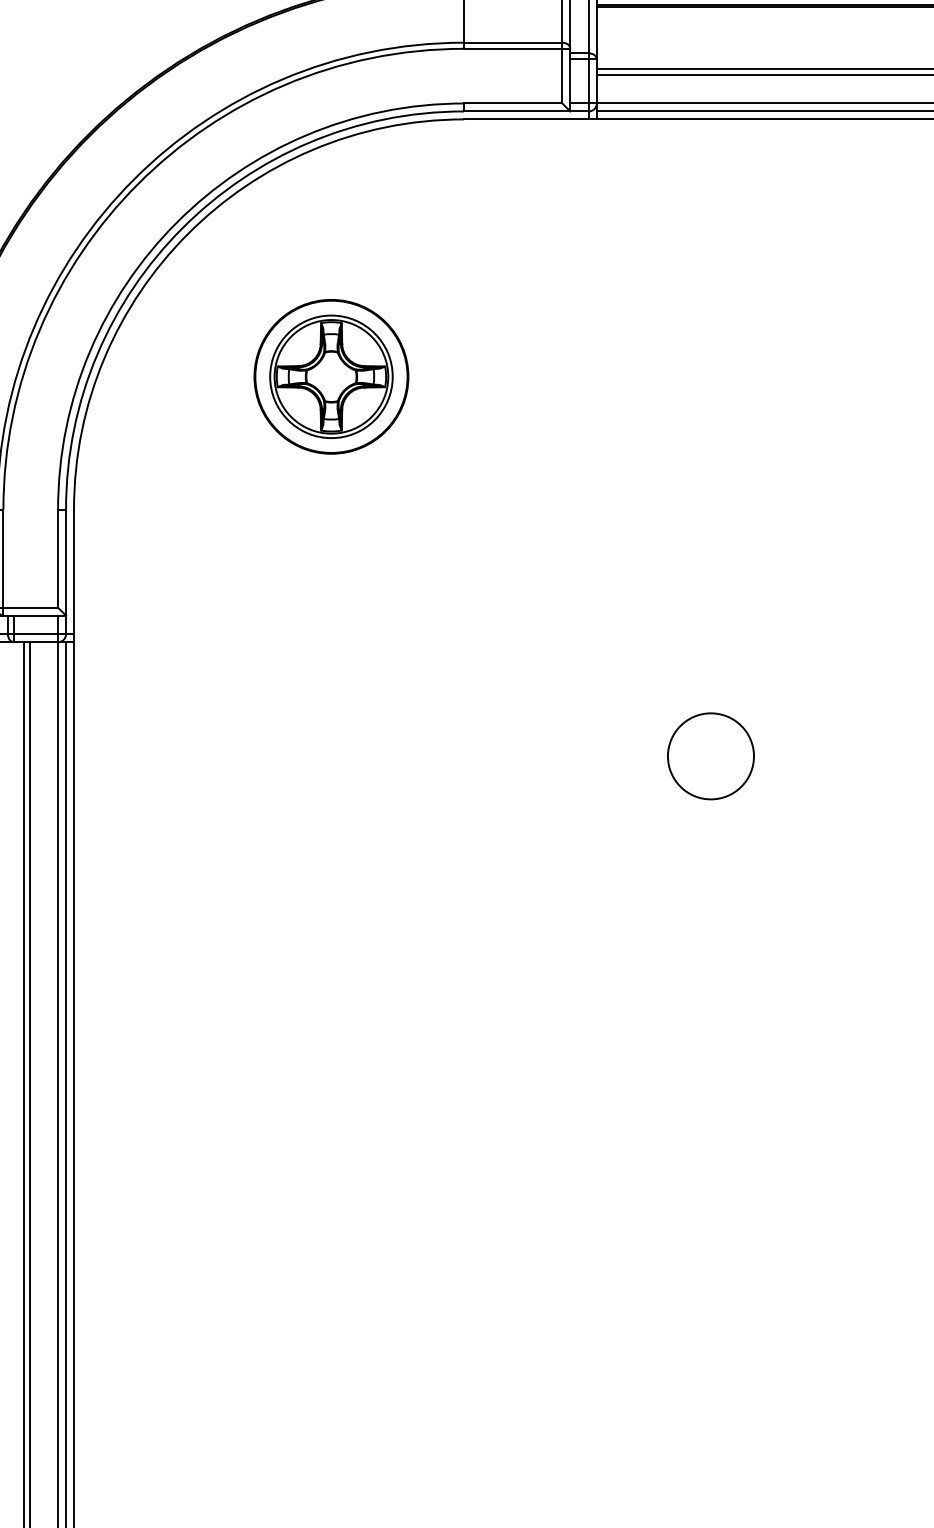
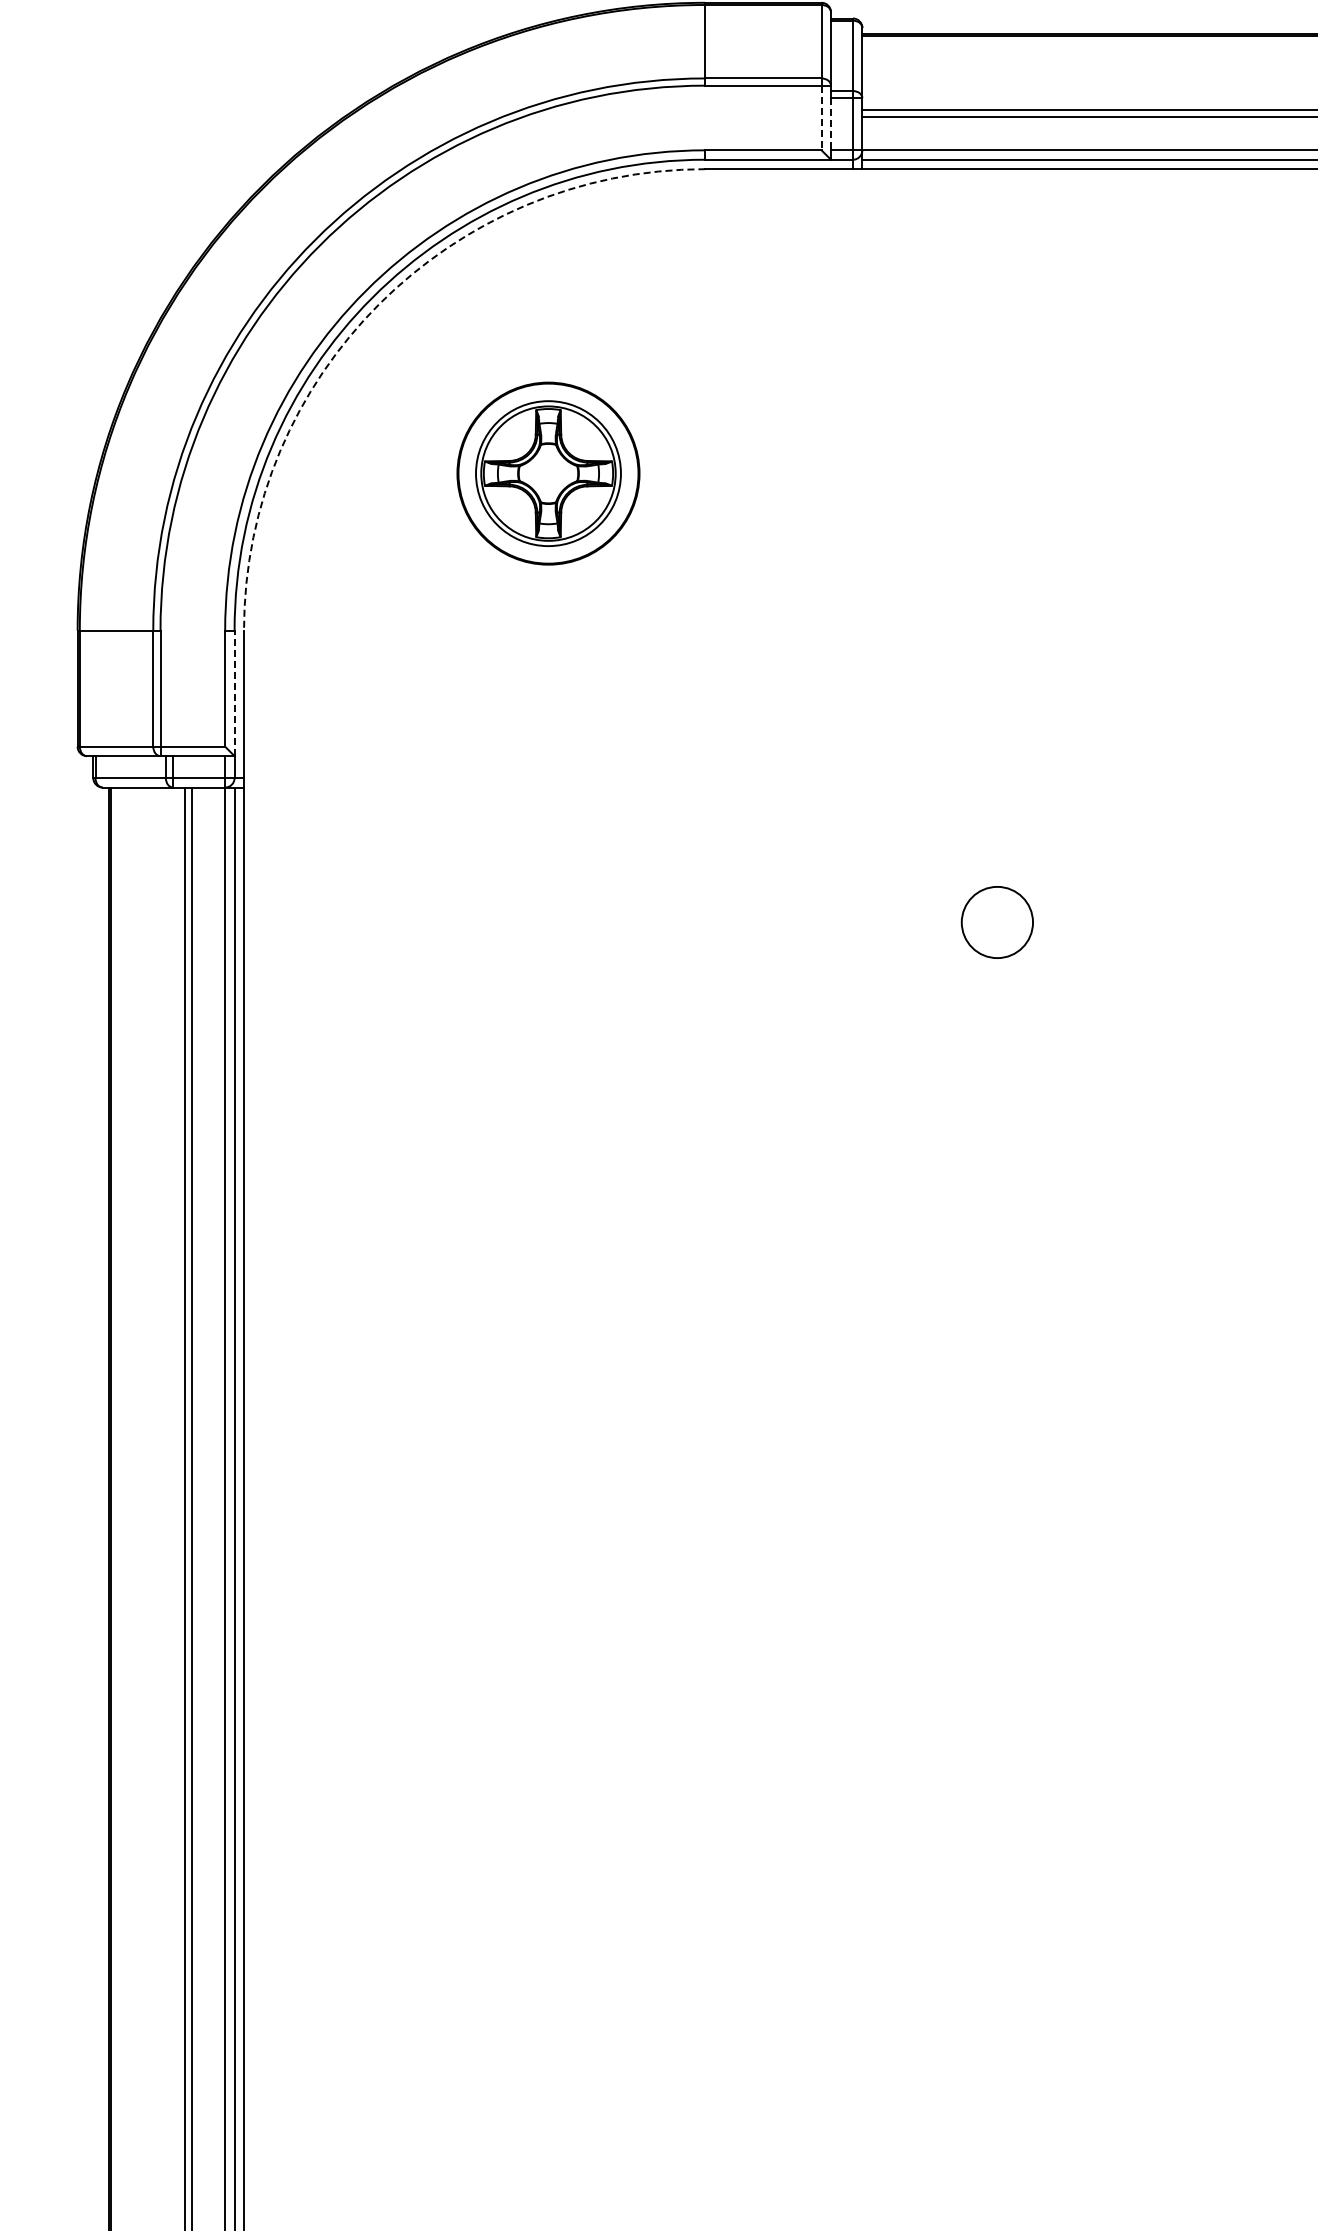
line: (562, 76) -> (821, 118), solid -> dashed
line: (569, 81) -> (830, 124), solid -> dashed
arc: (188, 233) -> (379, 304), solid -> dashed
line: (65, 562) -> (234, 693), solid -> dashed
circle: (711, 756) -> (997, 922), size x0.7

